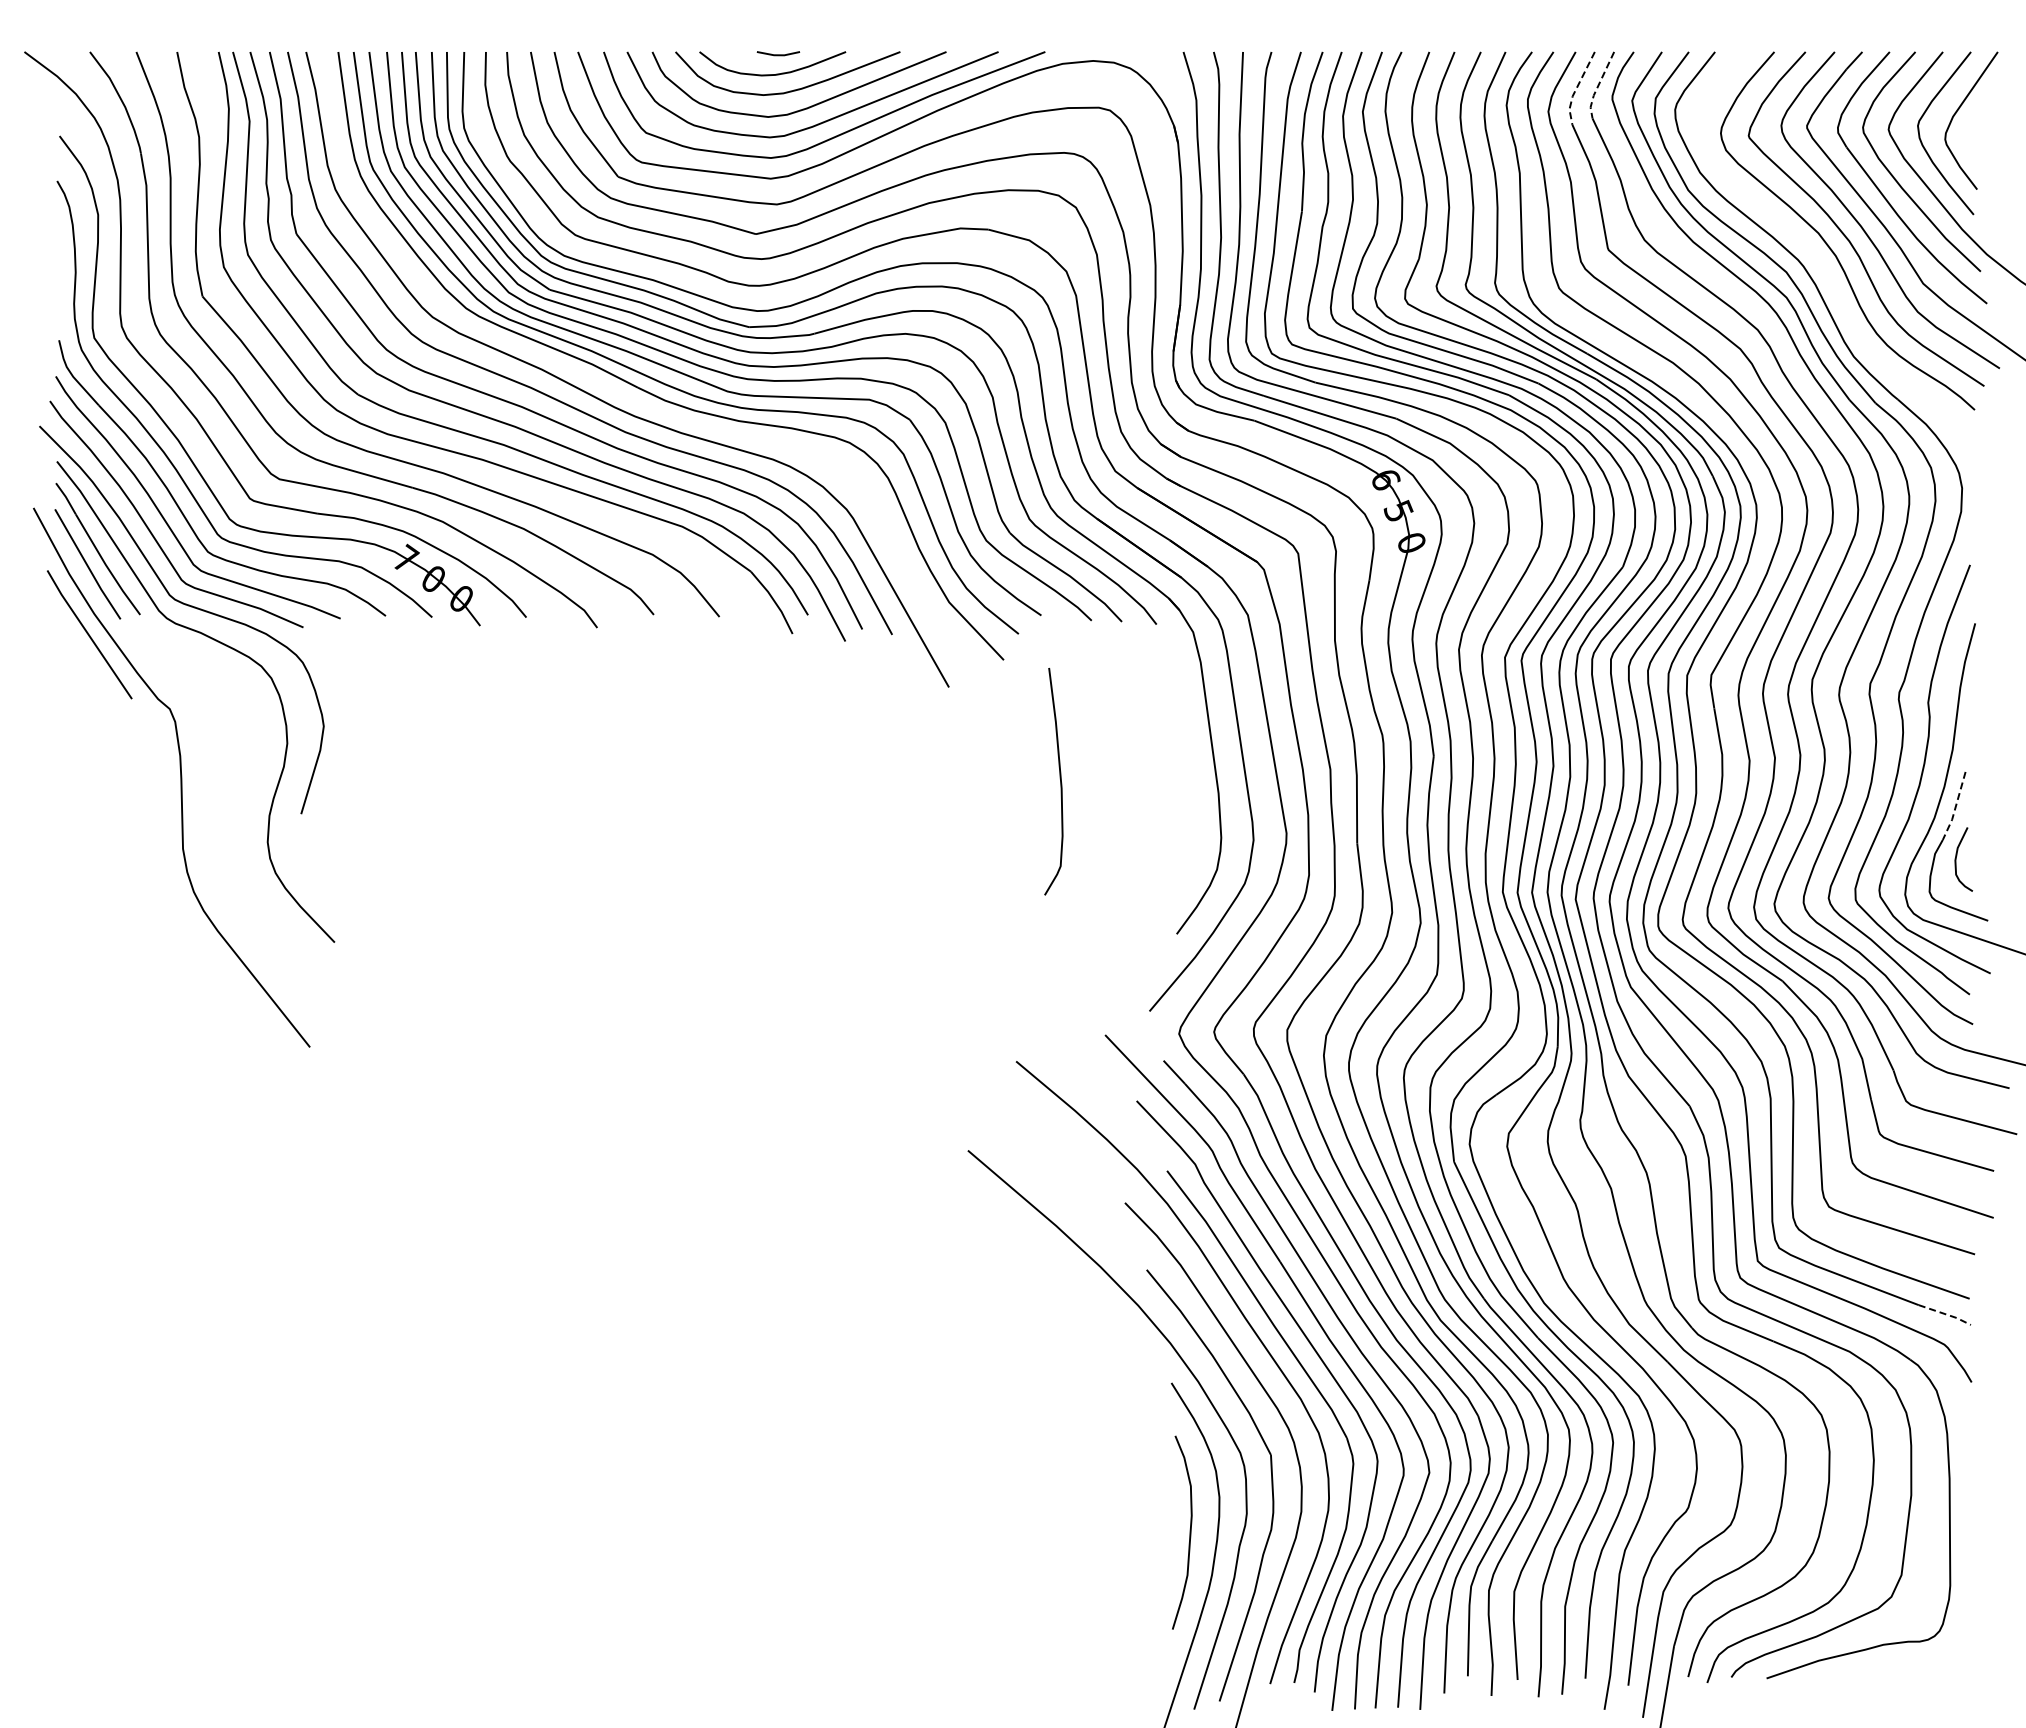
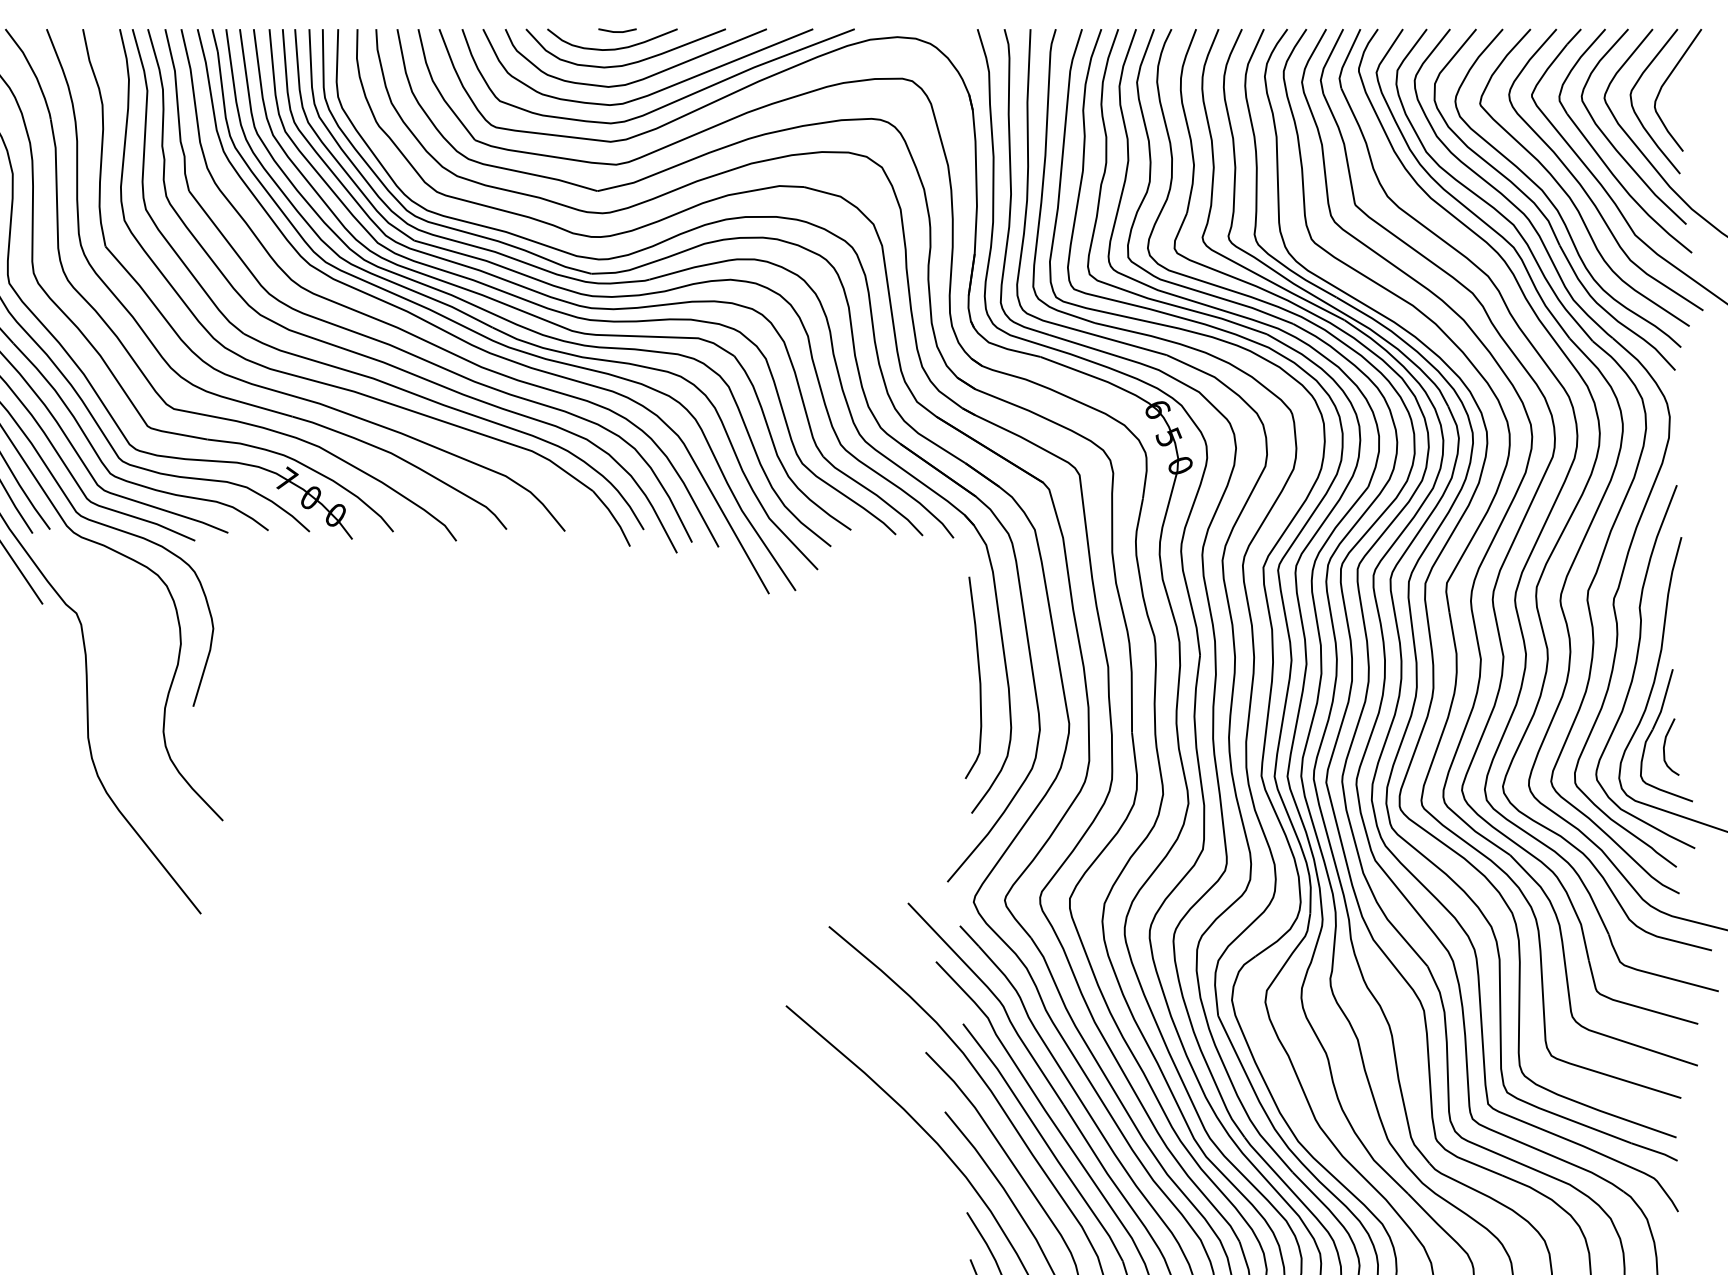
line: (1598, 85) -> (1346, 58), dashed -> solid
line: (1576, 88) -> (1327, 61), dashed -> solid
part: (1817, 255) -> (1541, 210), added
part: (634, 399) -> (489, 338), added
curve: (1059, 778) -> (978, 675), moved
line: (1955, 807) -> (1663, 700), dashed -> solid
line: (1946, 1314) -> (1655, 1151), dashed -> solid

